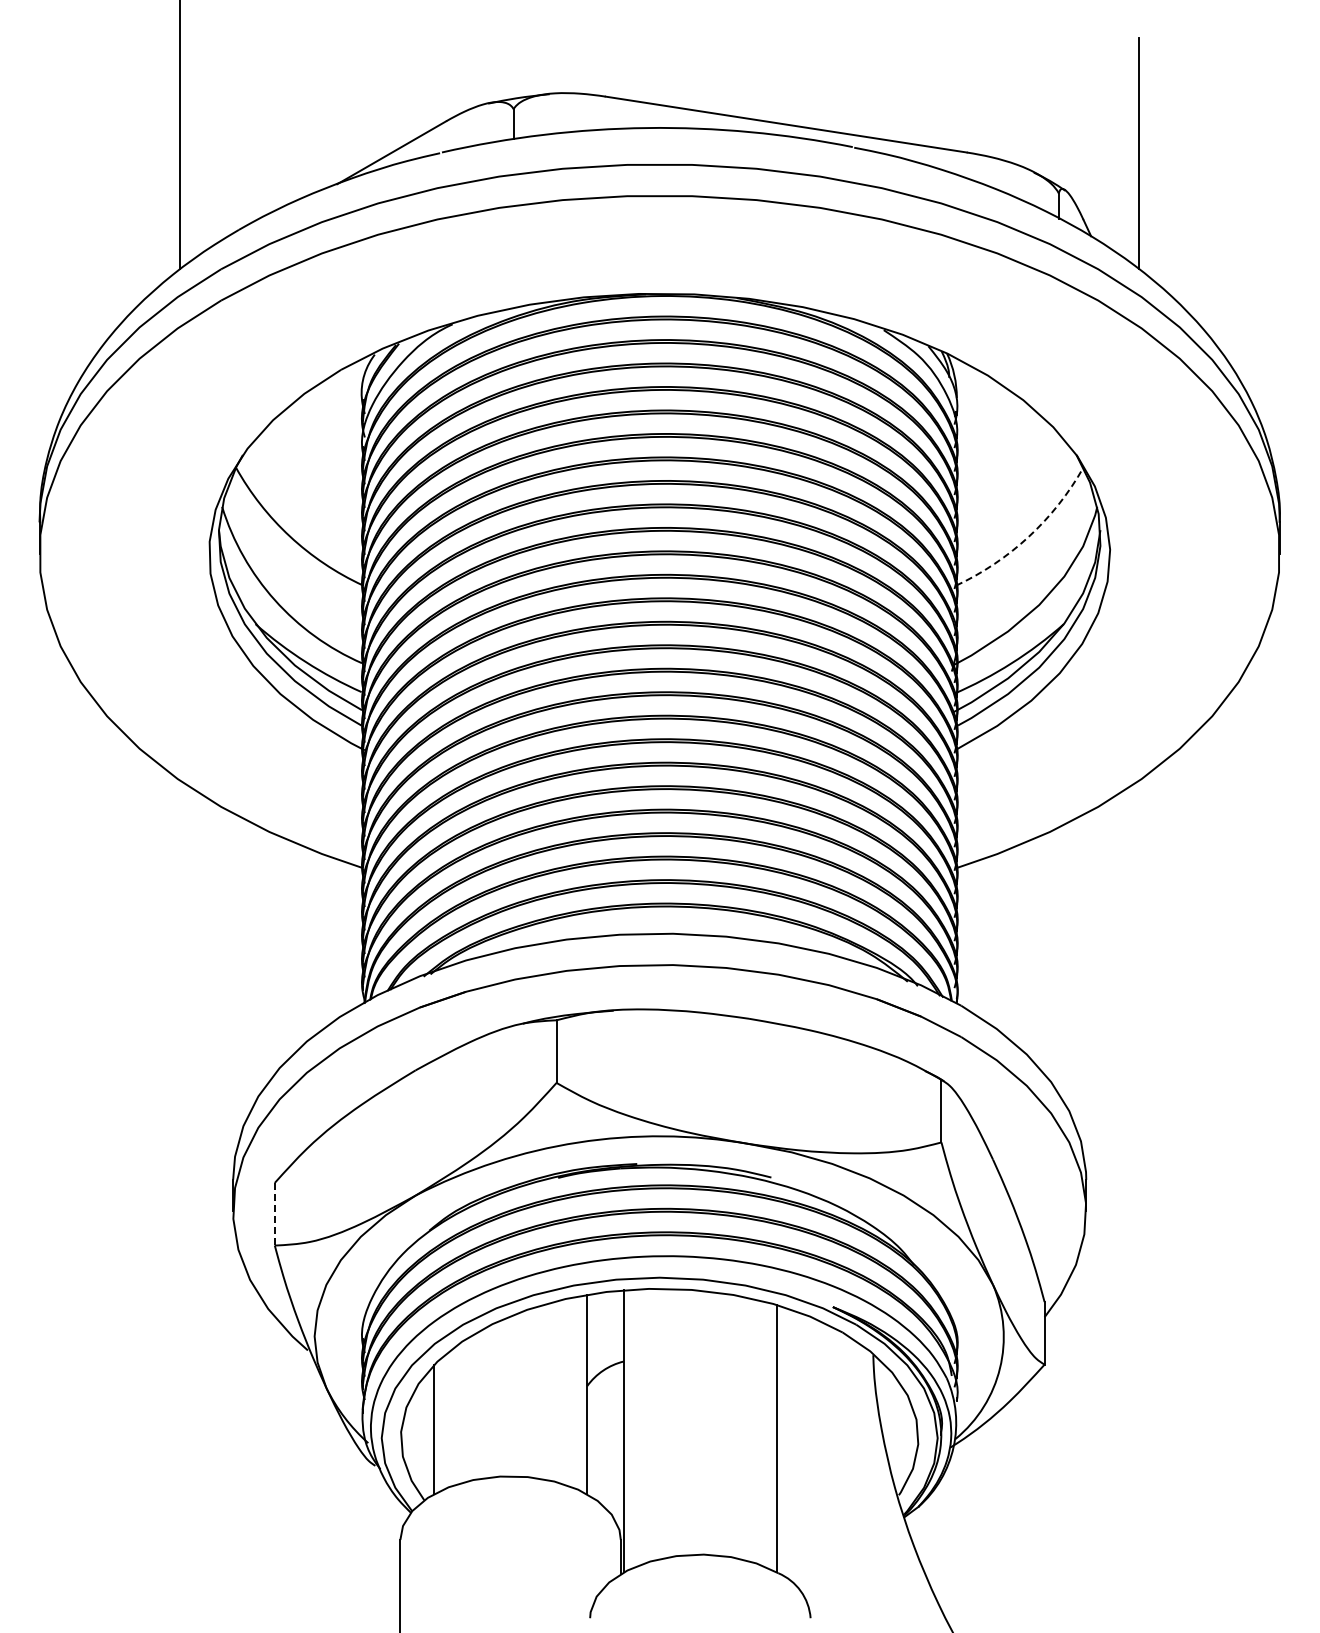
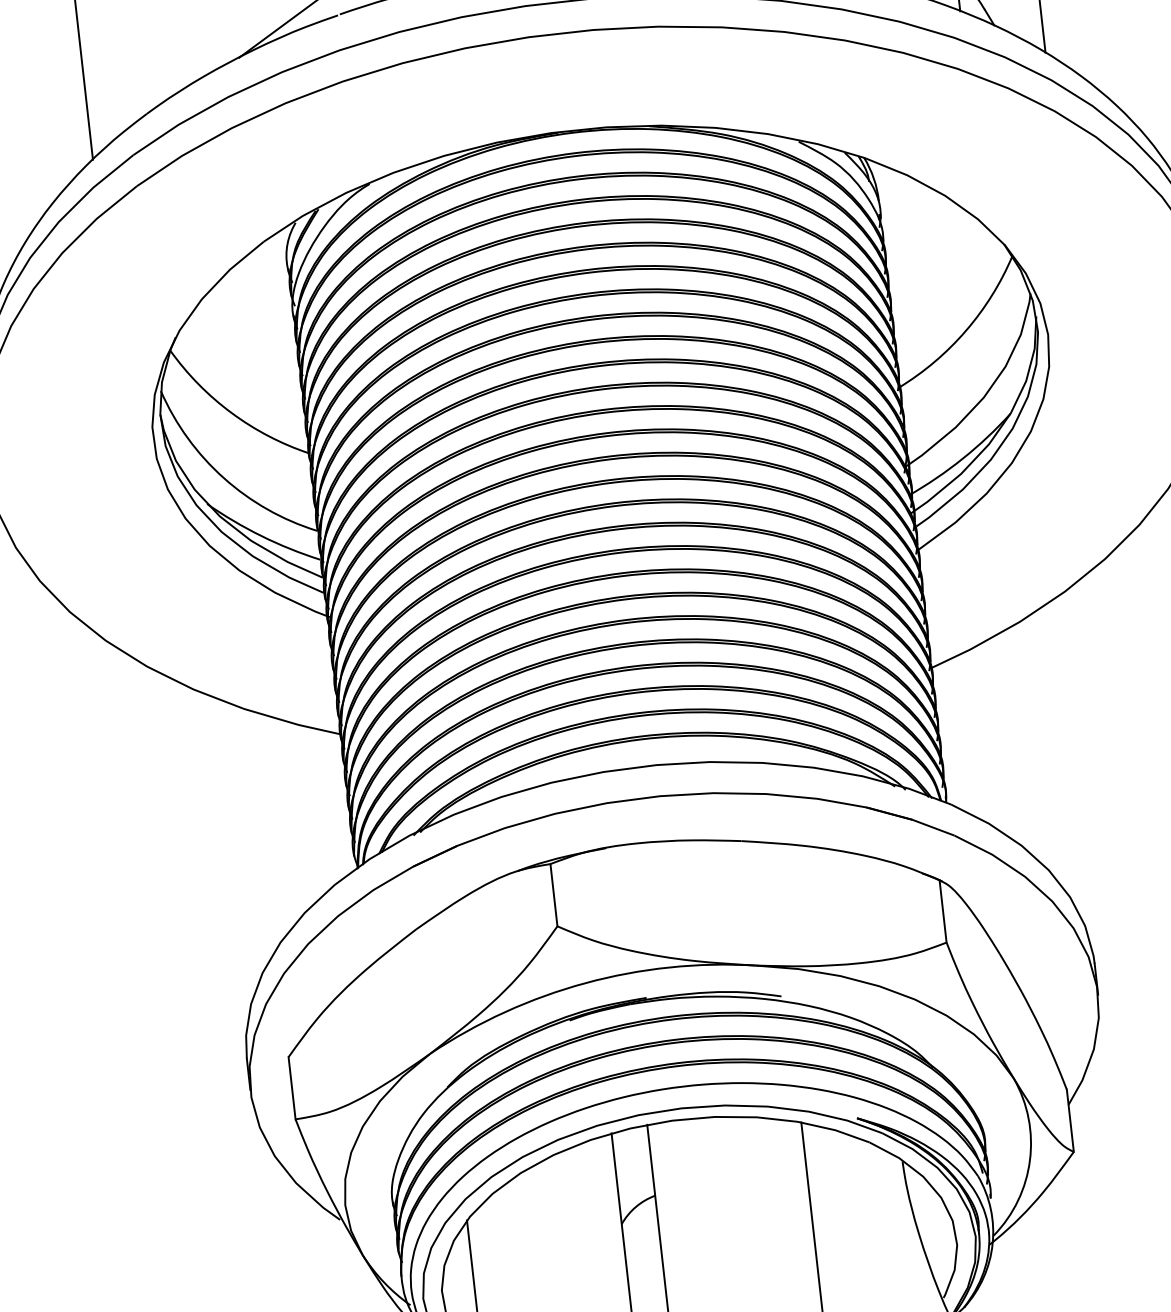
arc: (1028, 536) -> (965, 330), dashed -> solid
line: (274, 1214) -> (291, 1088), dashed -> solid

